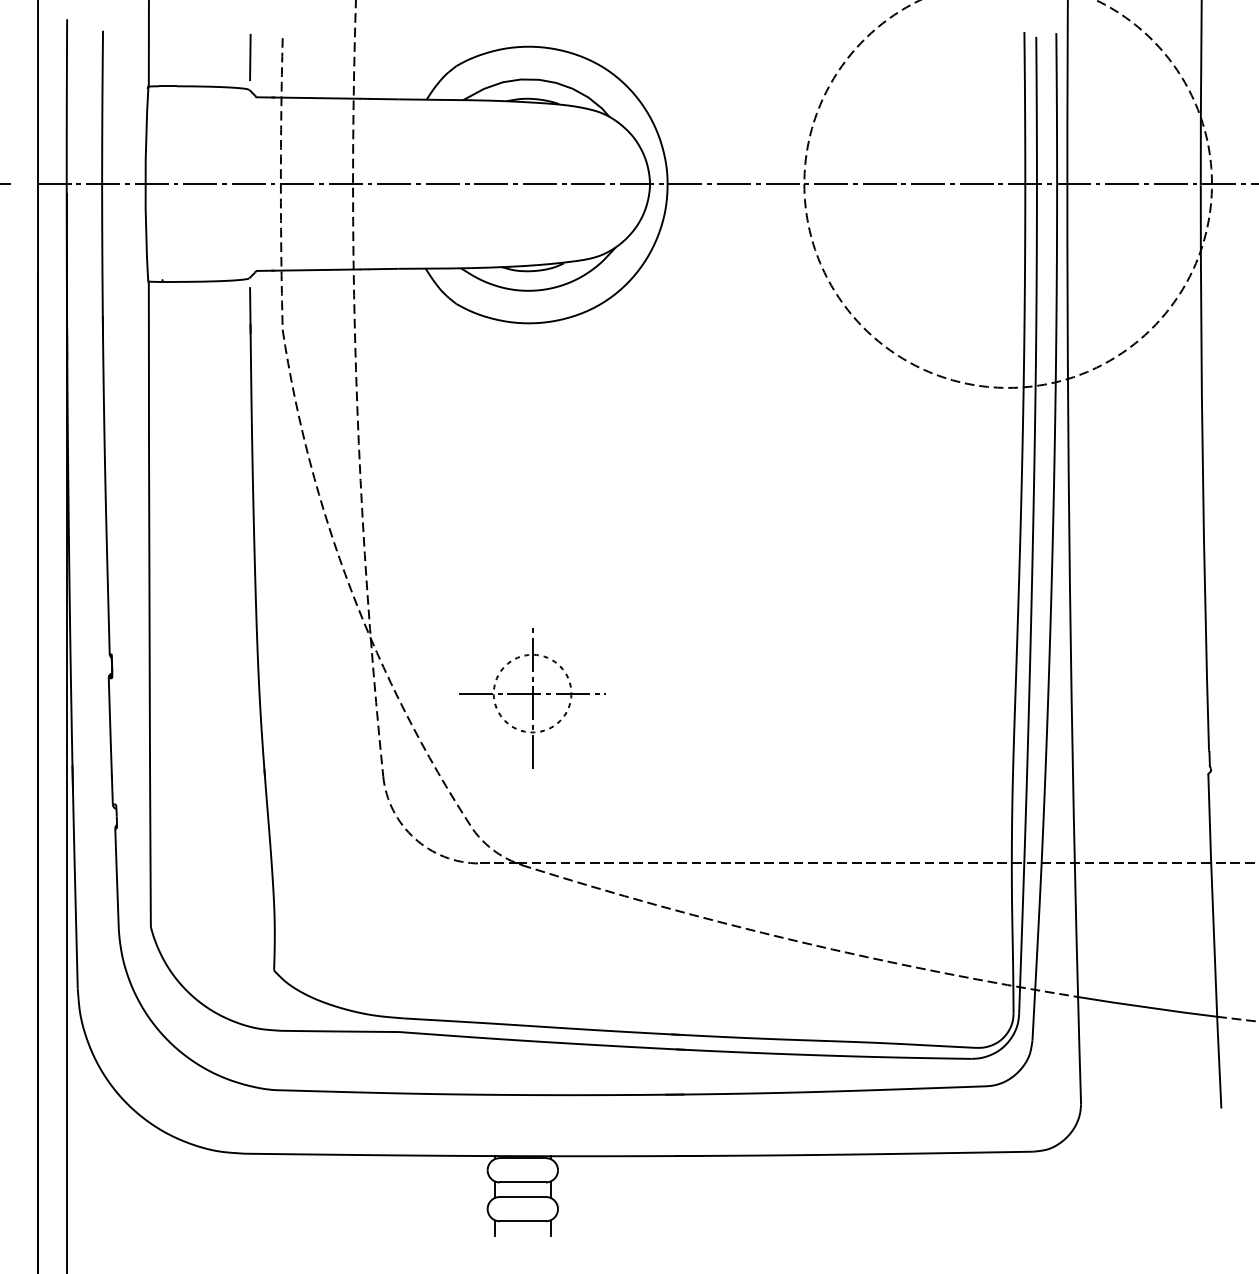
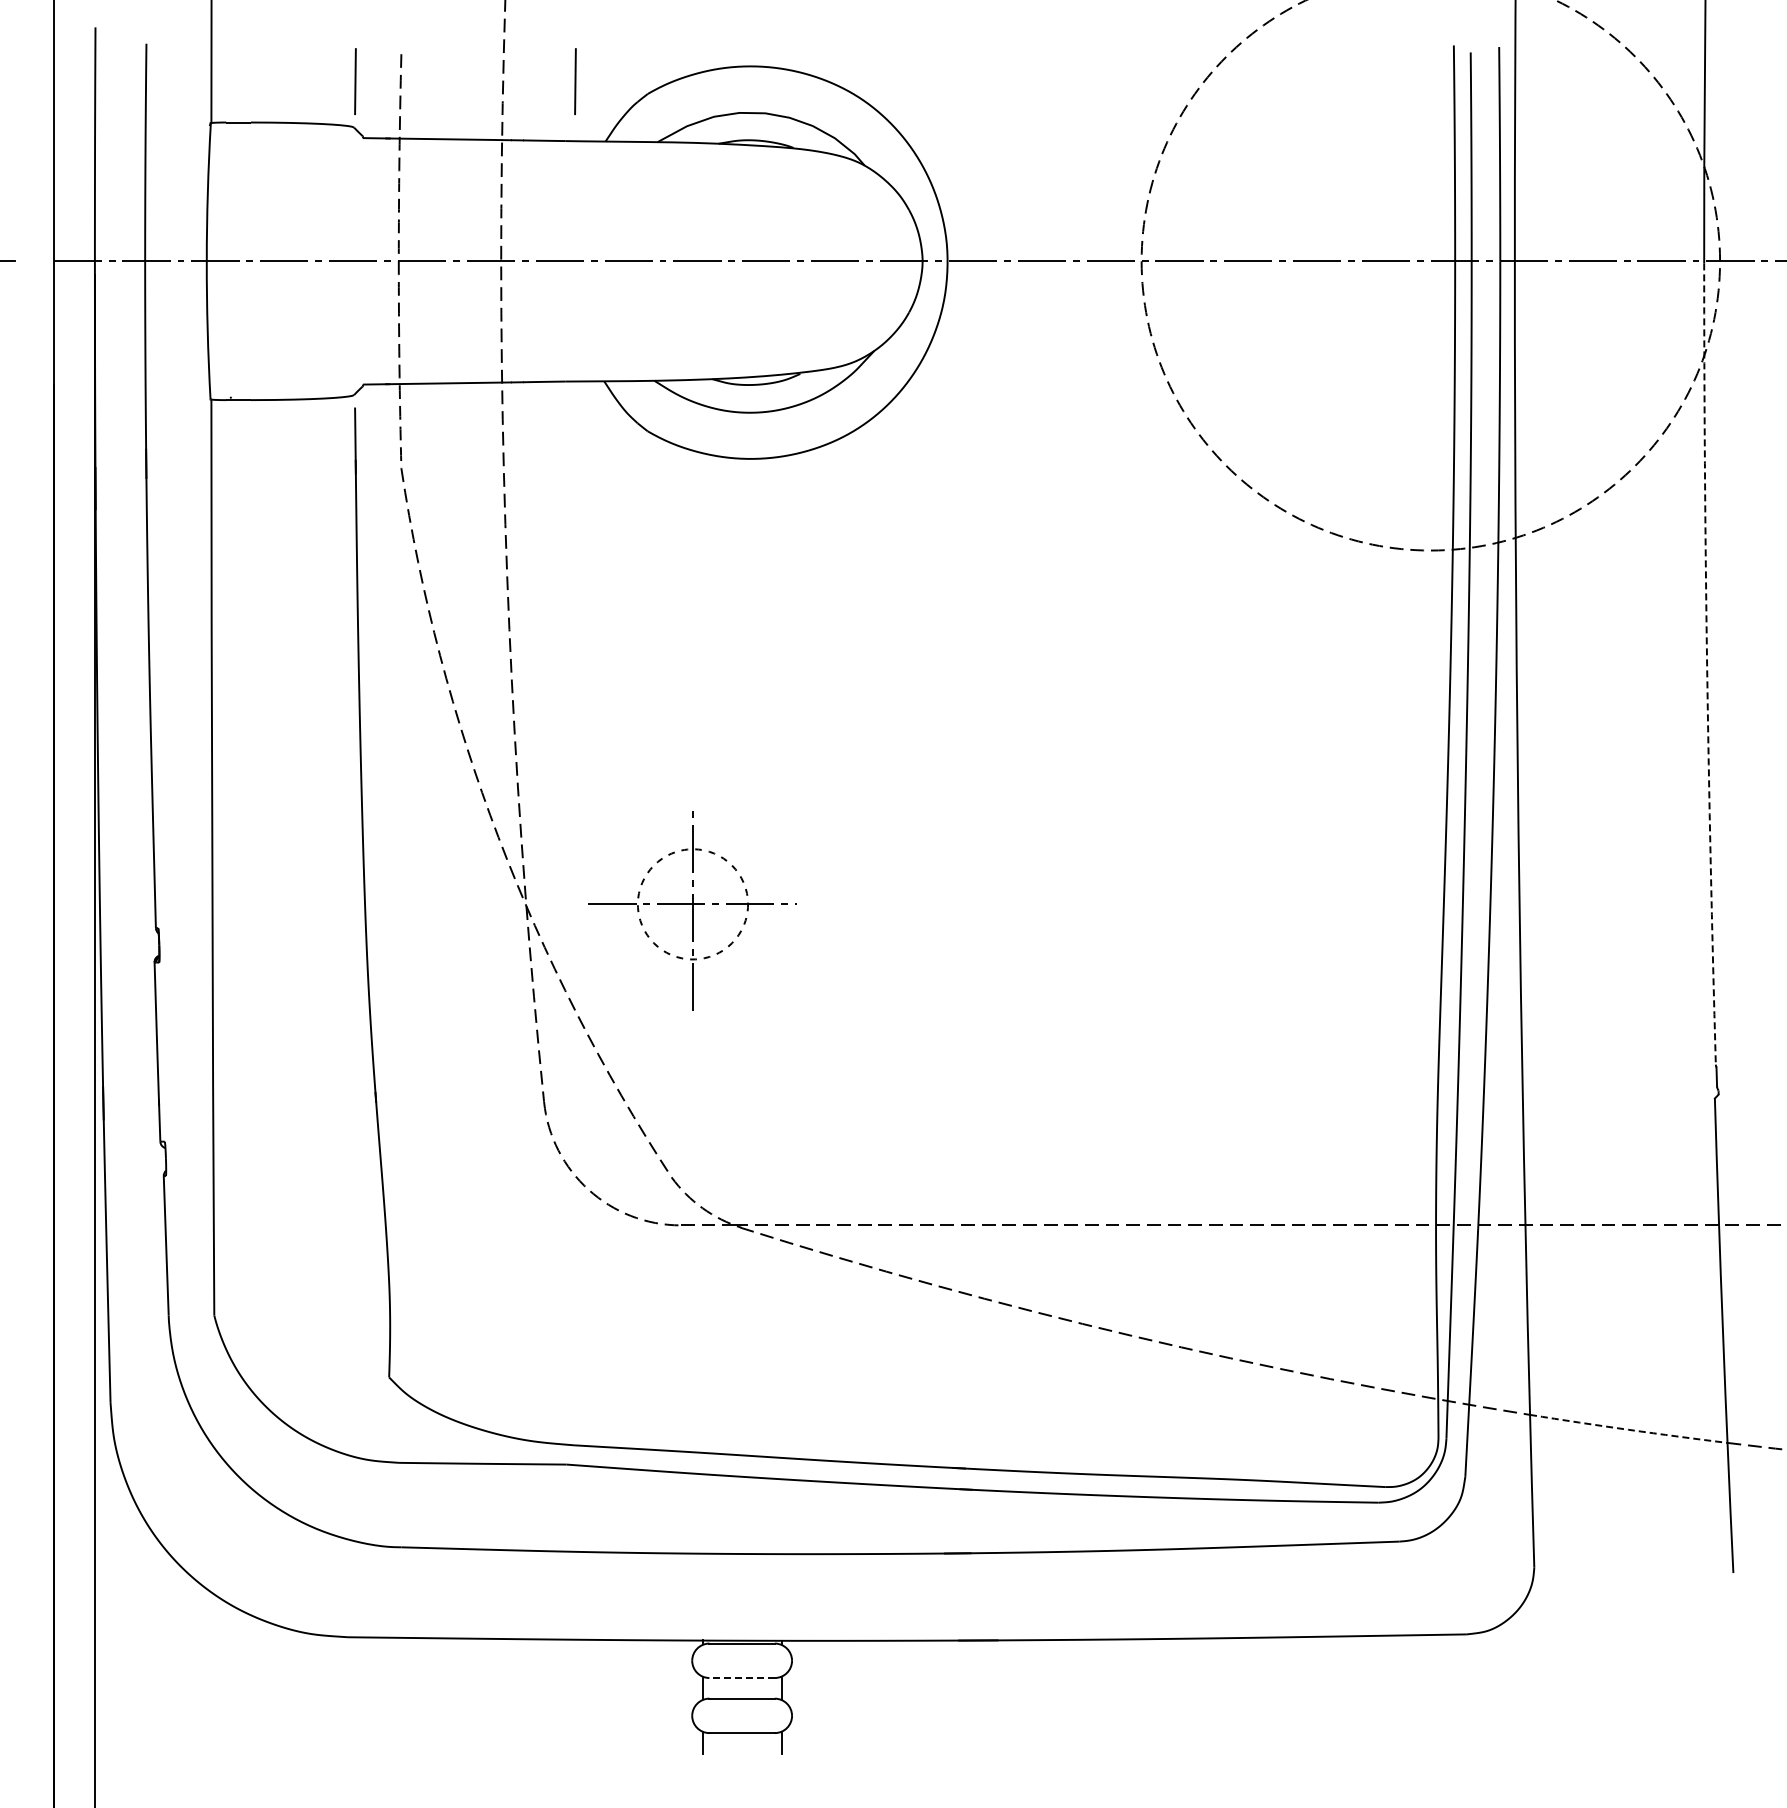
line: (405, 57) -> (575, 81), added
arc: (1203, 468) -> (1707, 664), solid -> dashed
part: (532, 697) -> (692, 910), moved
arc: (1147, 1007) -> (1628, 1429), solid -> dashed
line: (523, 1182) -> (742, 1678), solid -> dashed

